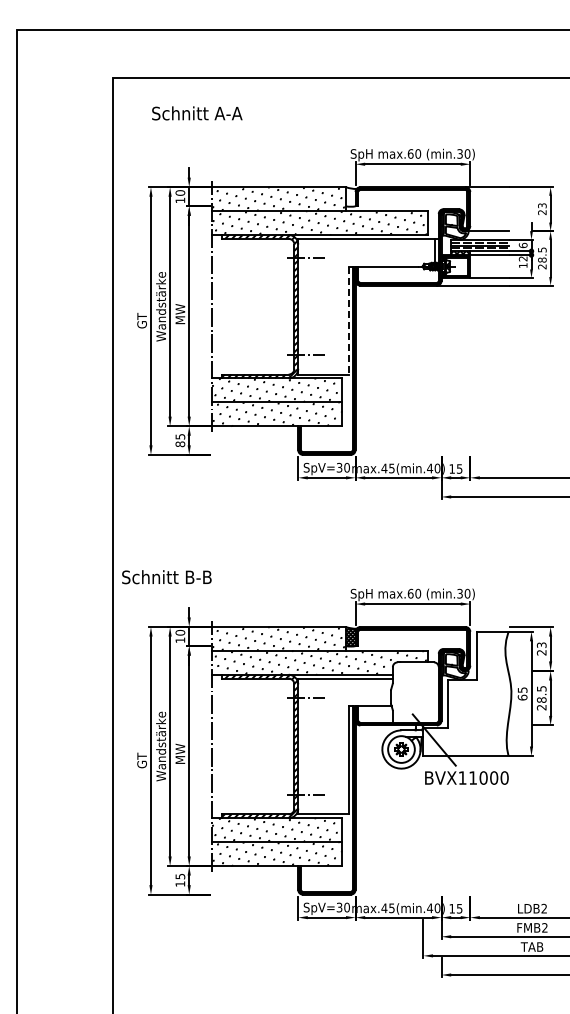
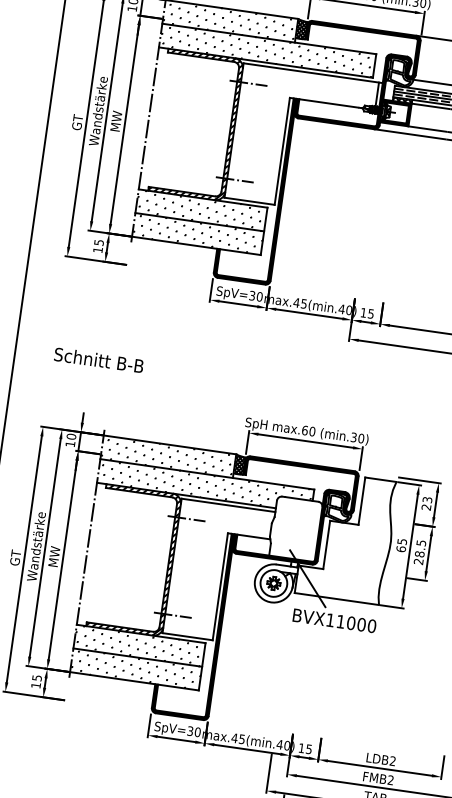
hatch: (351, 196) -> (302, 28), added
line: (348, 321) -> (281, 152), dashed -> solid
text: (180, 444) -> (98, 250), 85 -> 15
text: (166, 577) -> (98, 360), moved

